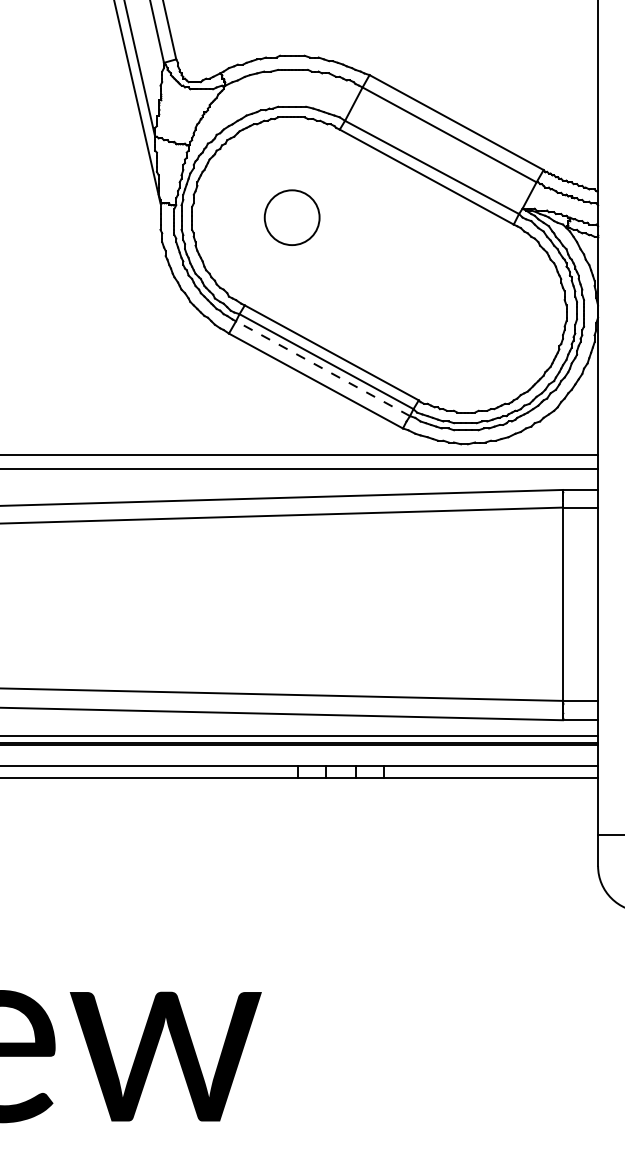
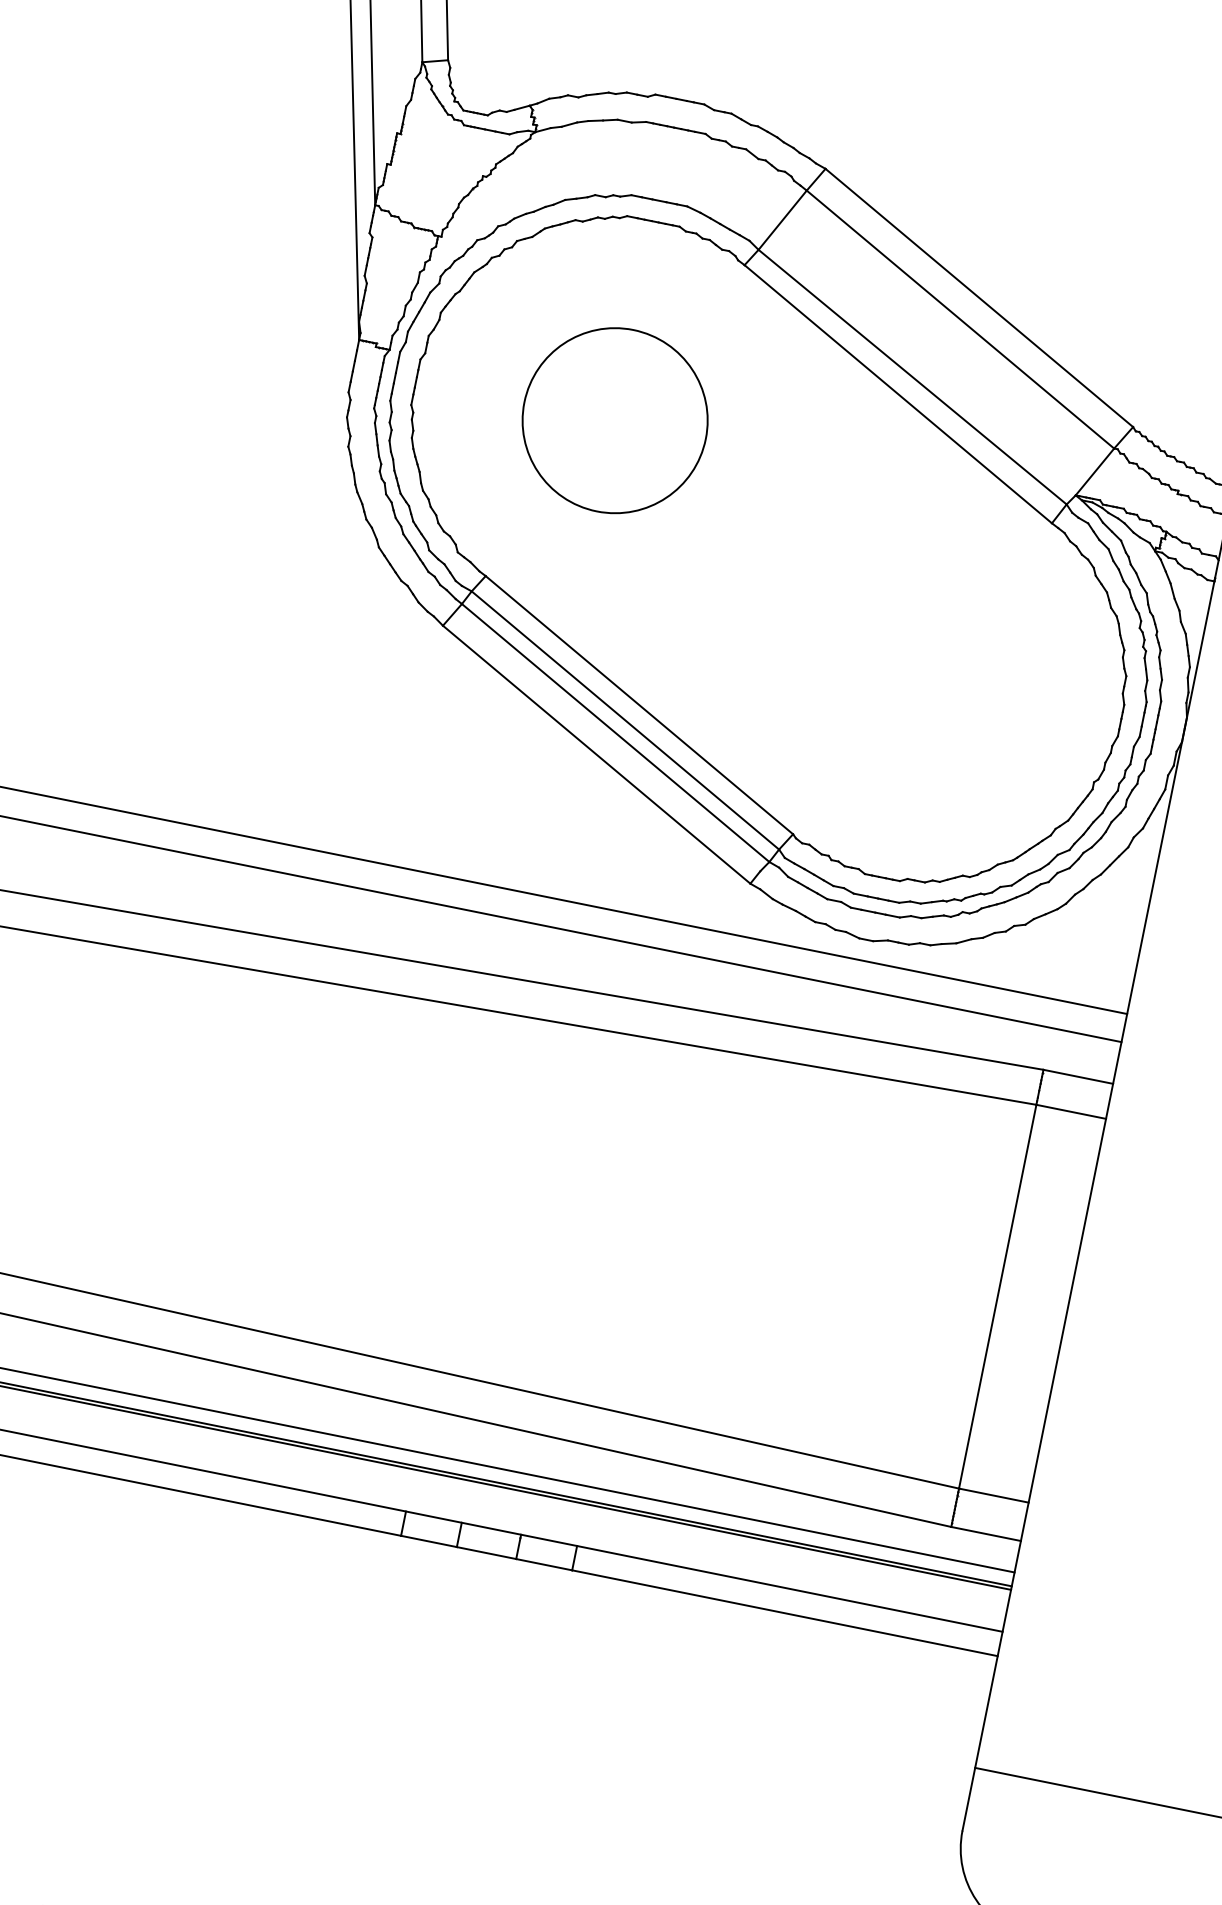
part: (291, 217) -> (613, 420), size x1.67
line: (322, 368) -> (614, 732), dashed -> solid

